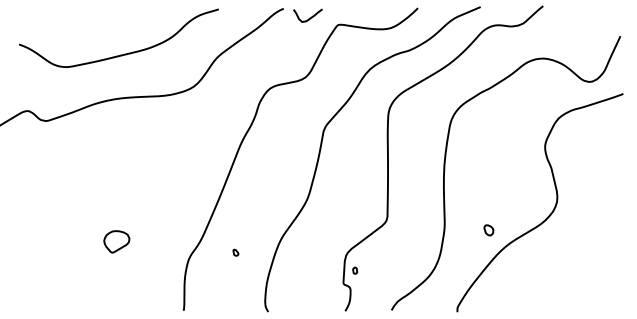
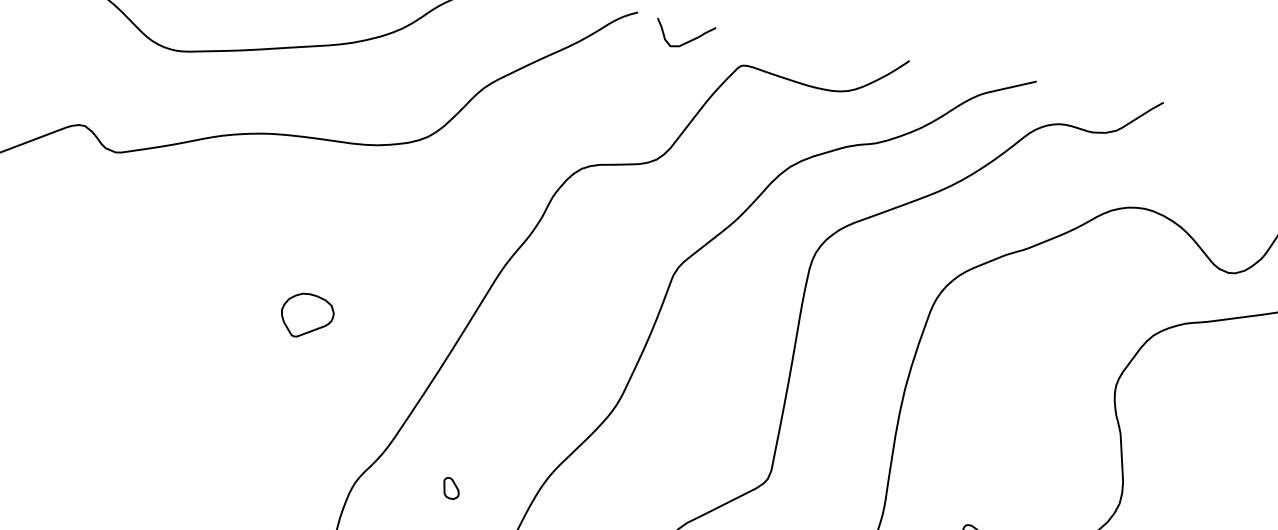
part: (116, 241) -> (306, 315), moved
part: (235, 252) -> (450, 487), size x1.6

